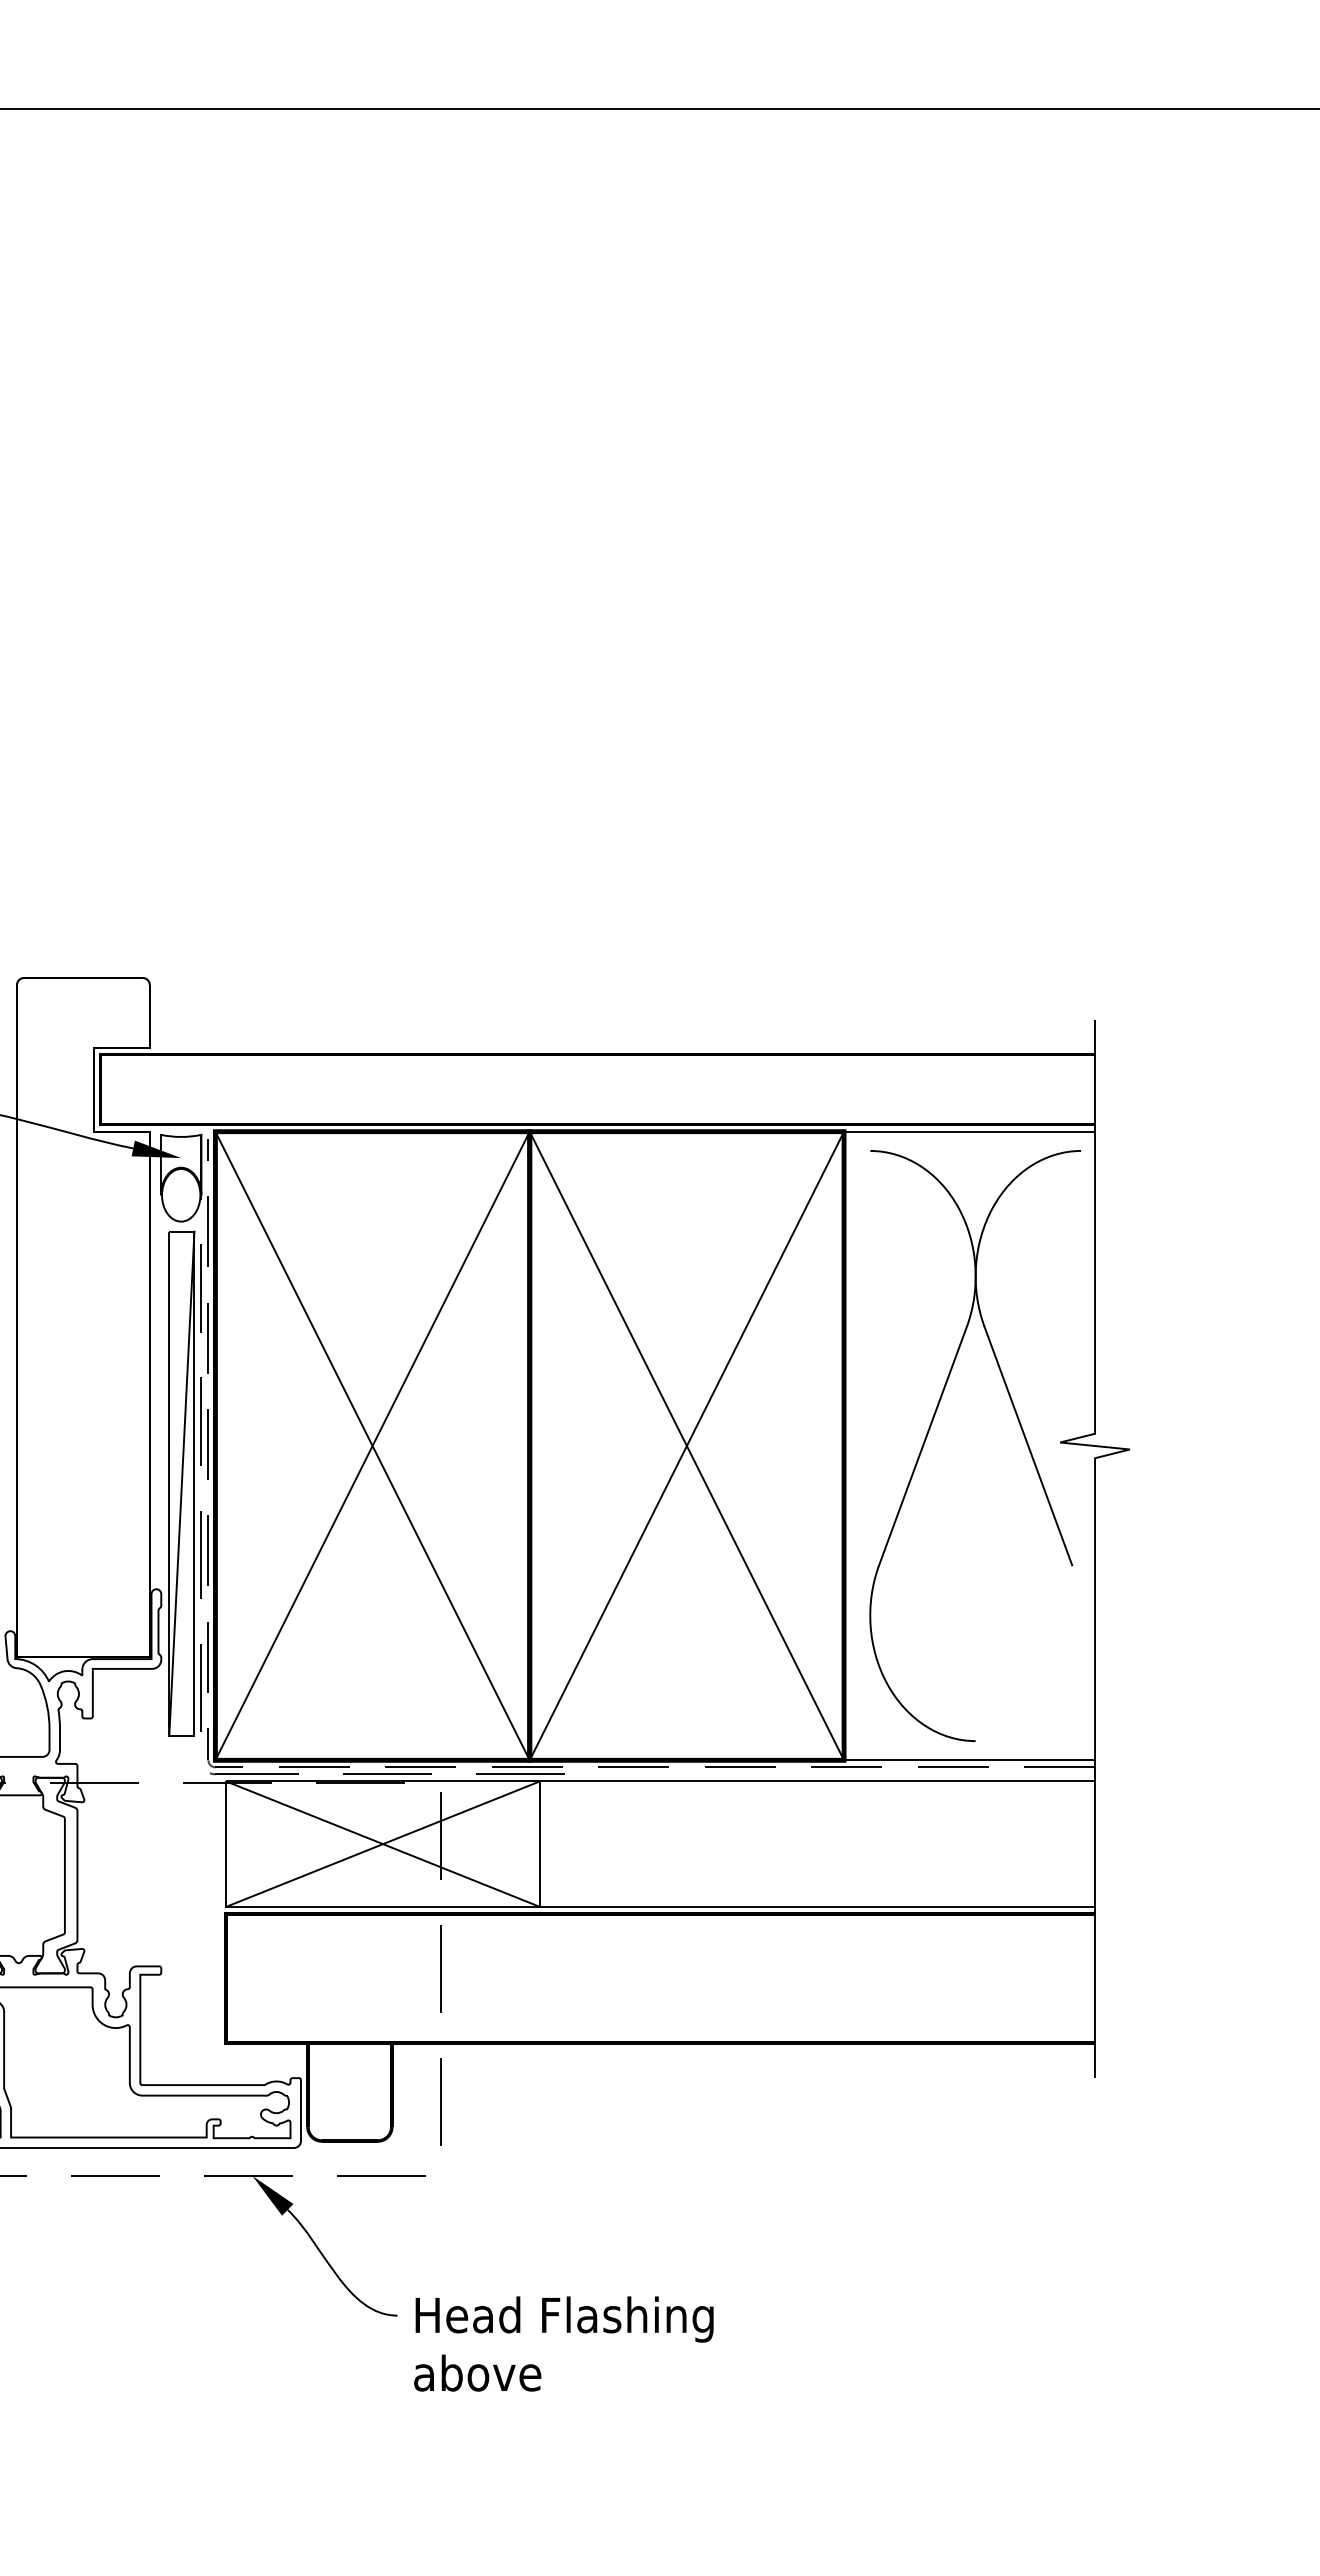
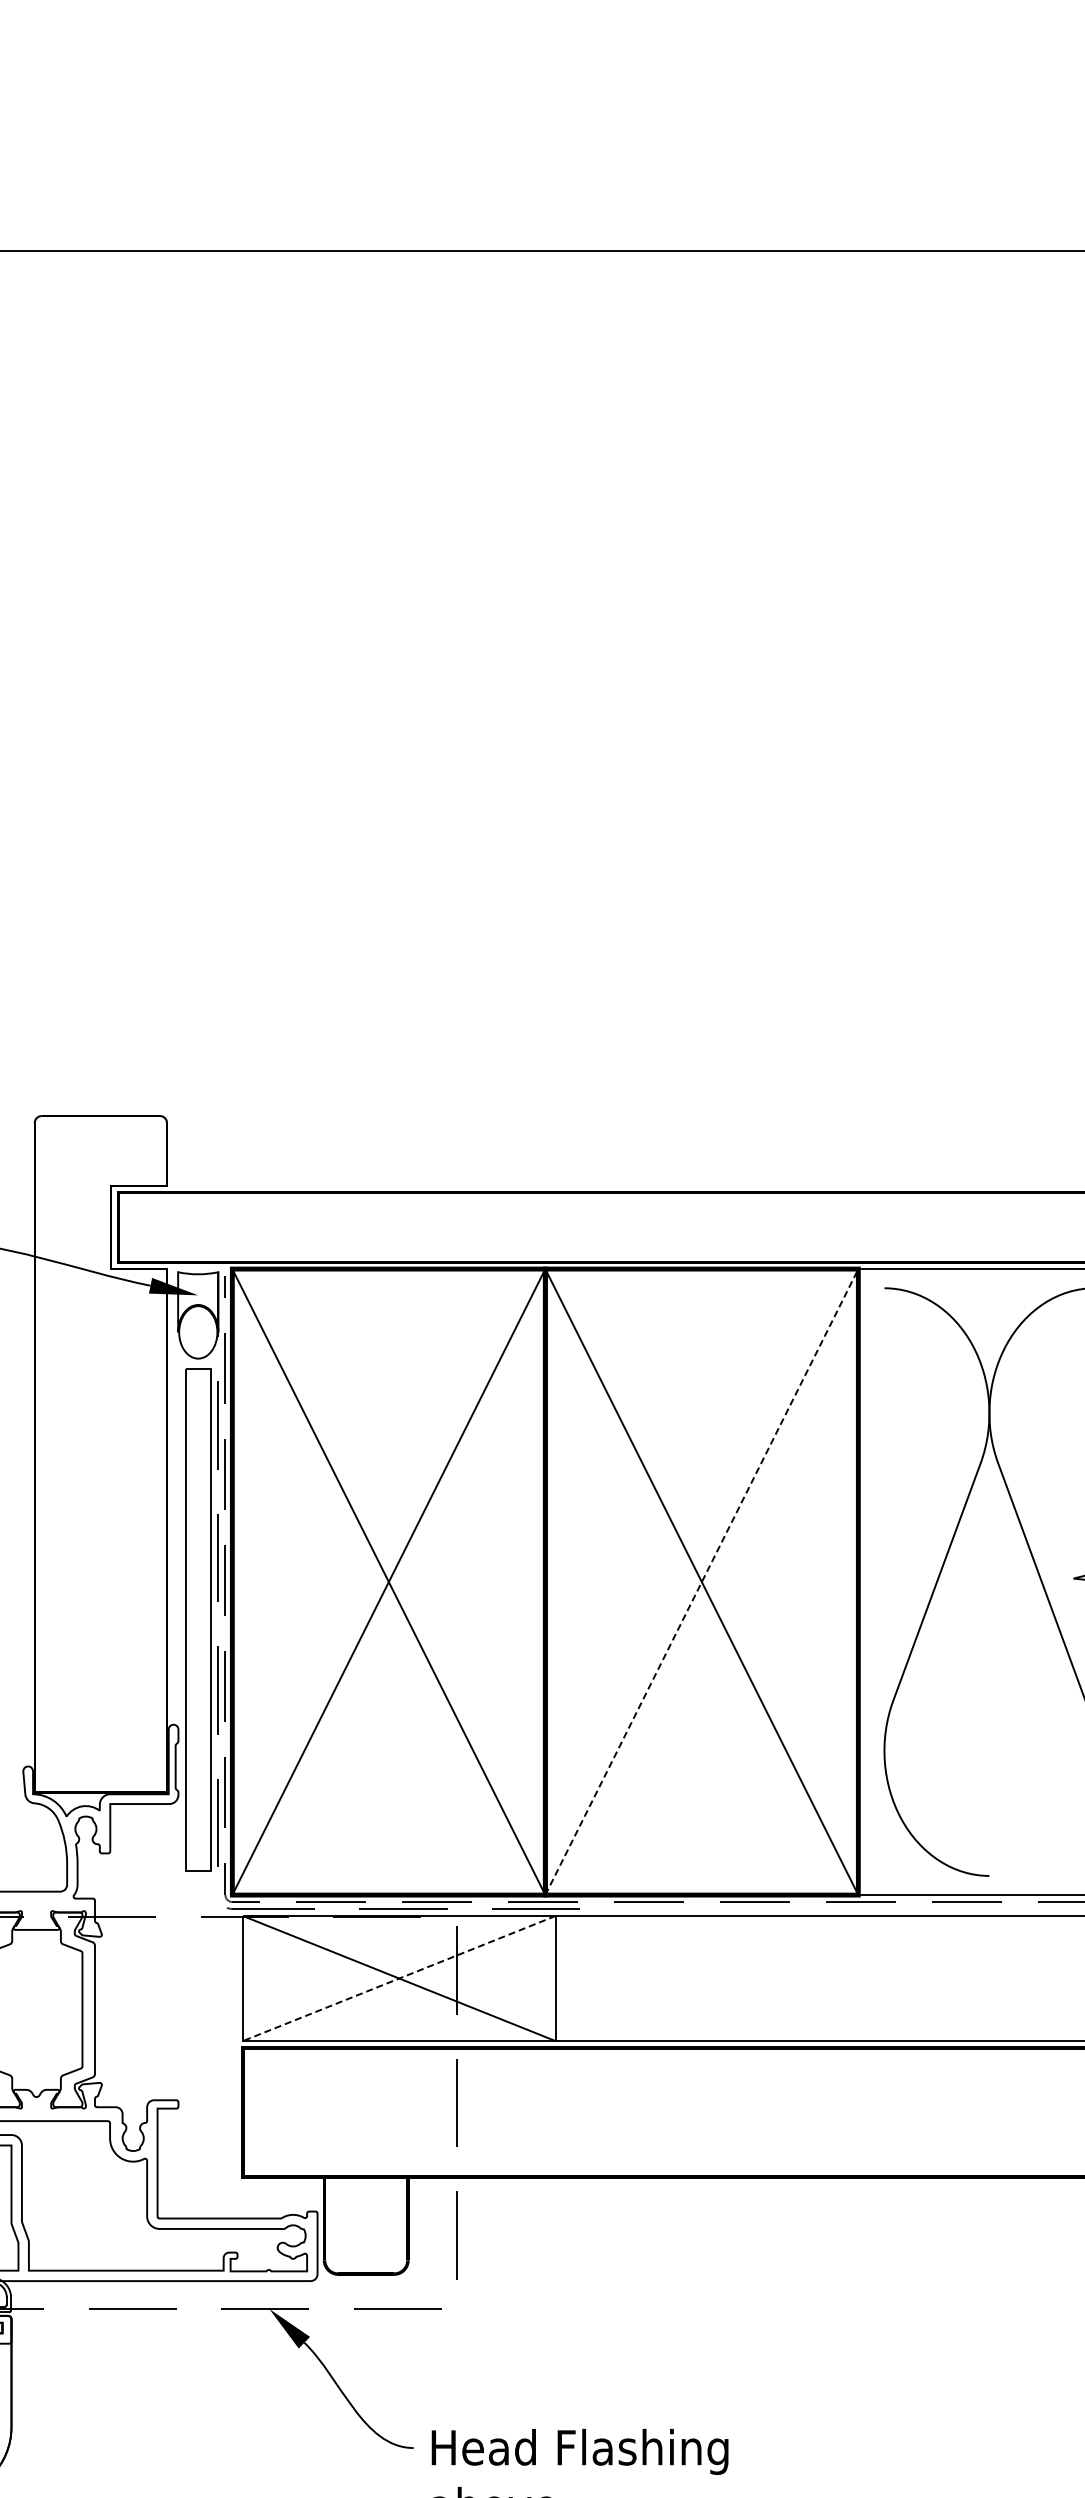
line: (687, 1445) -> (702, 1581), solid -> dashed
line: (181, 1483) -> (198, 1619), removed
line: (382, 1844) -> (398, 1978), solid -> dashed

